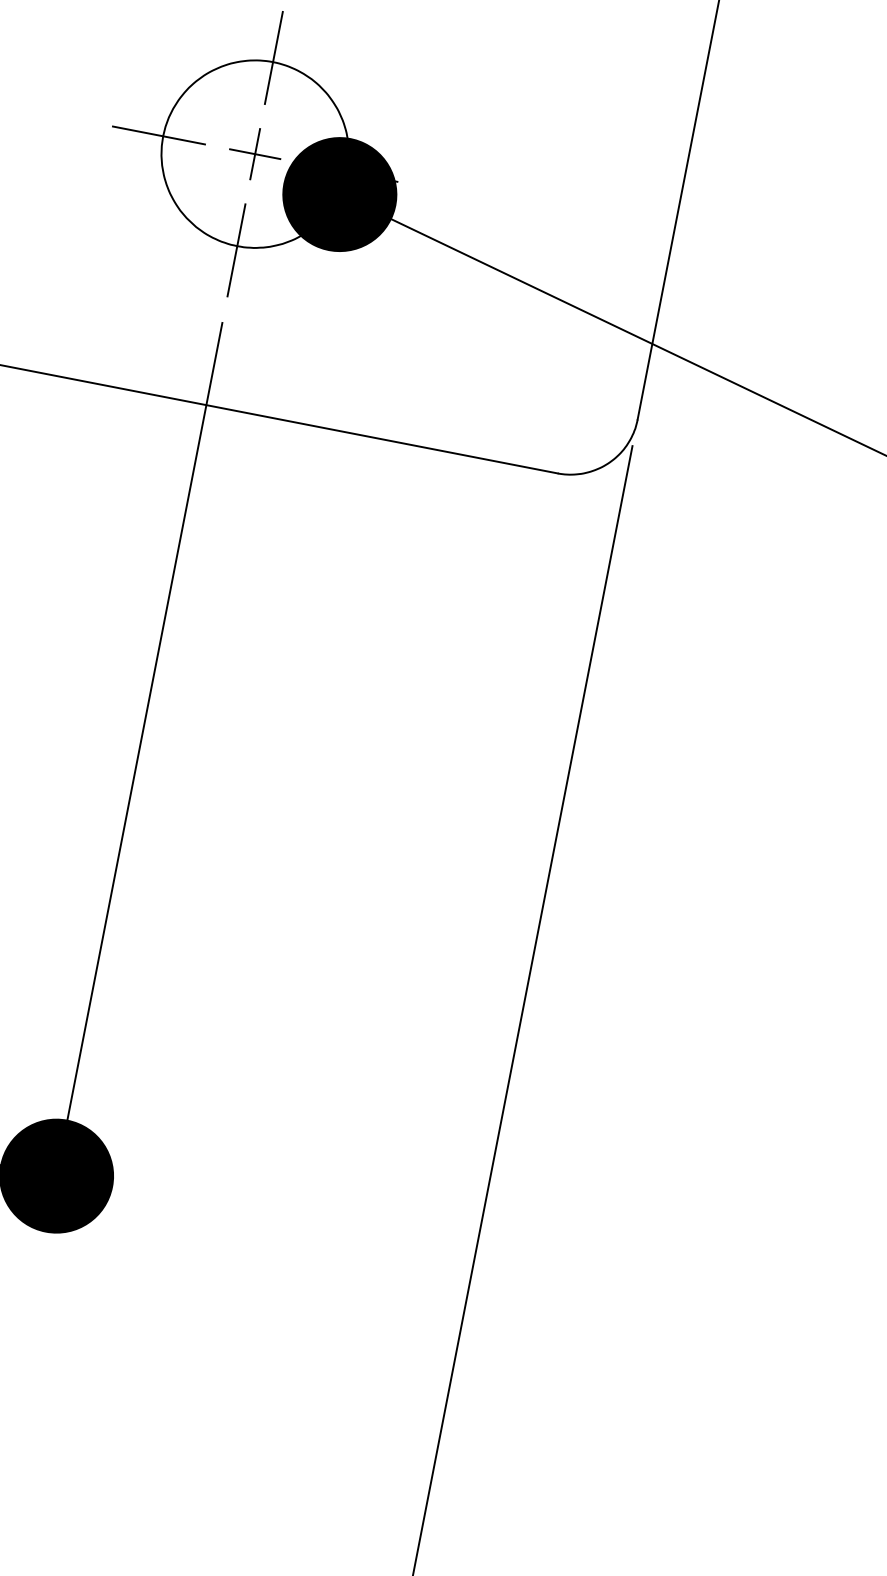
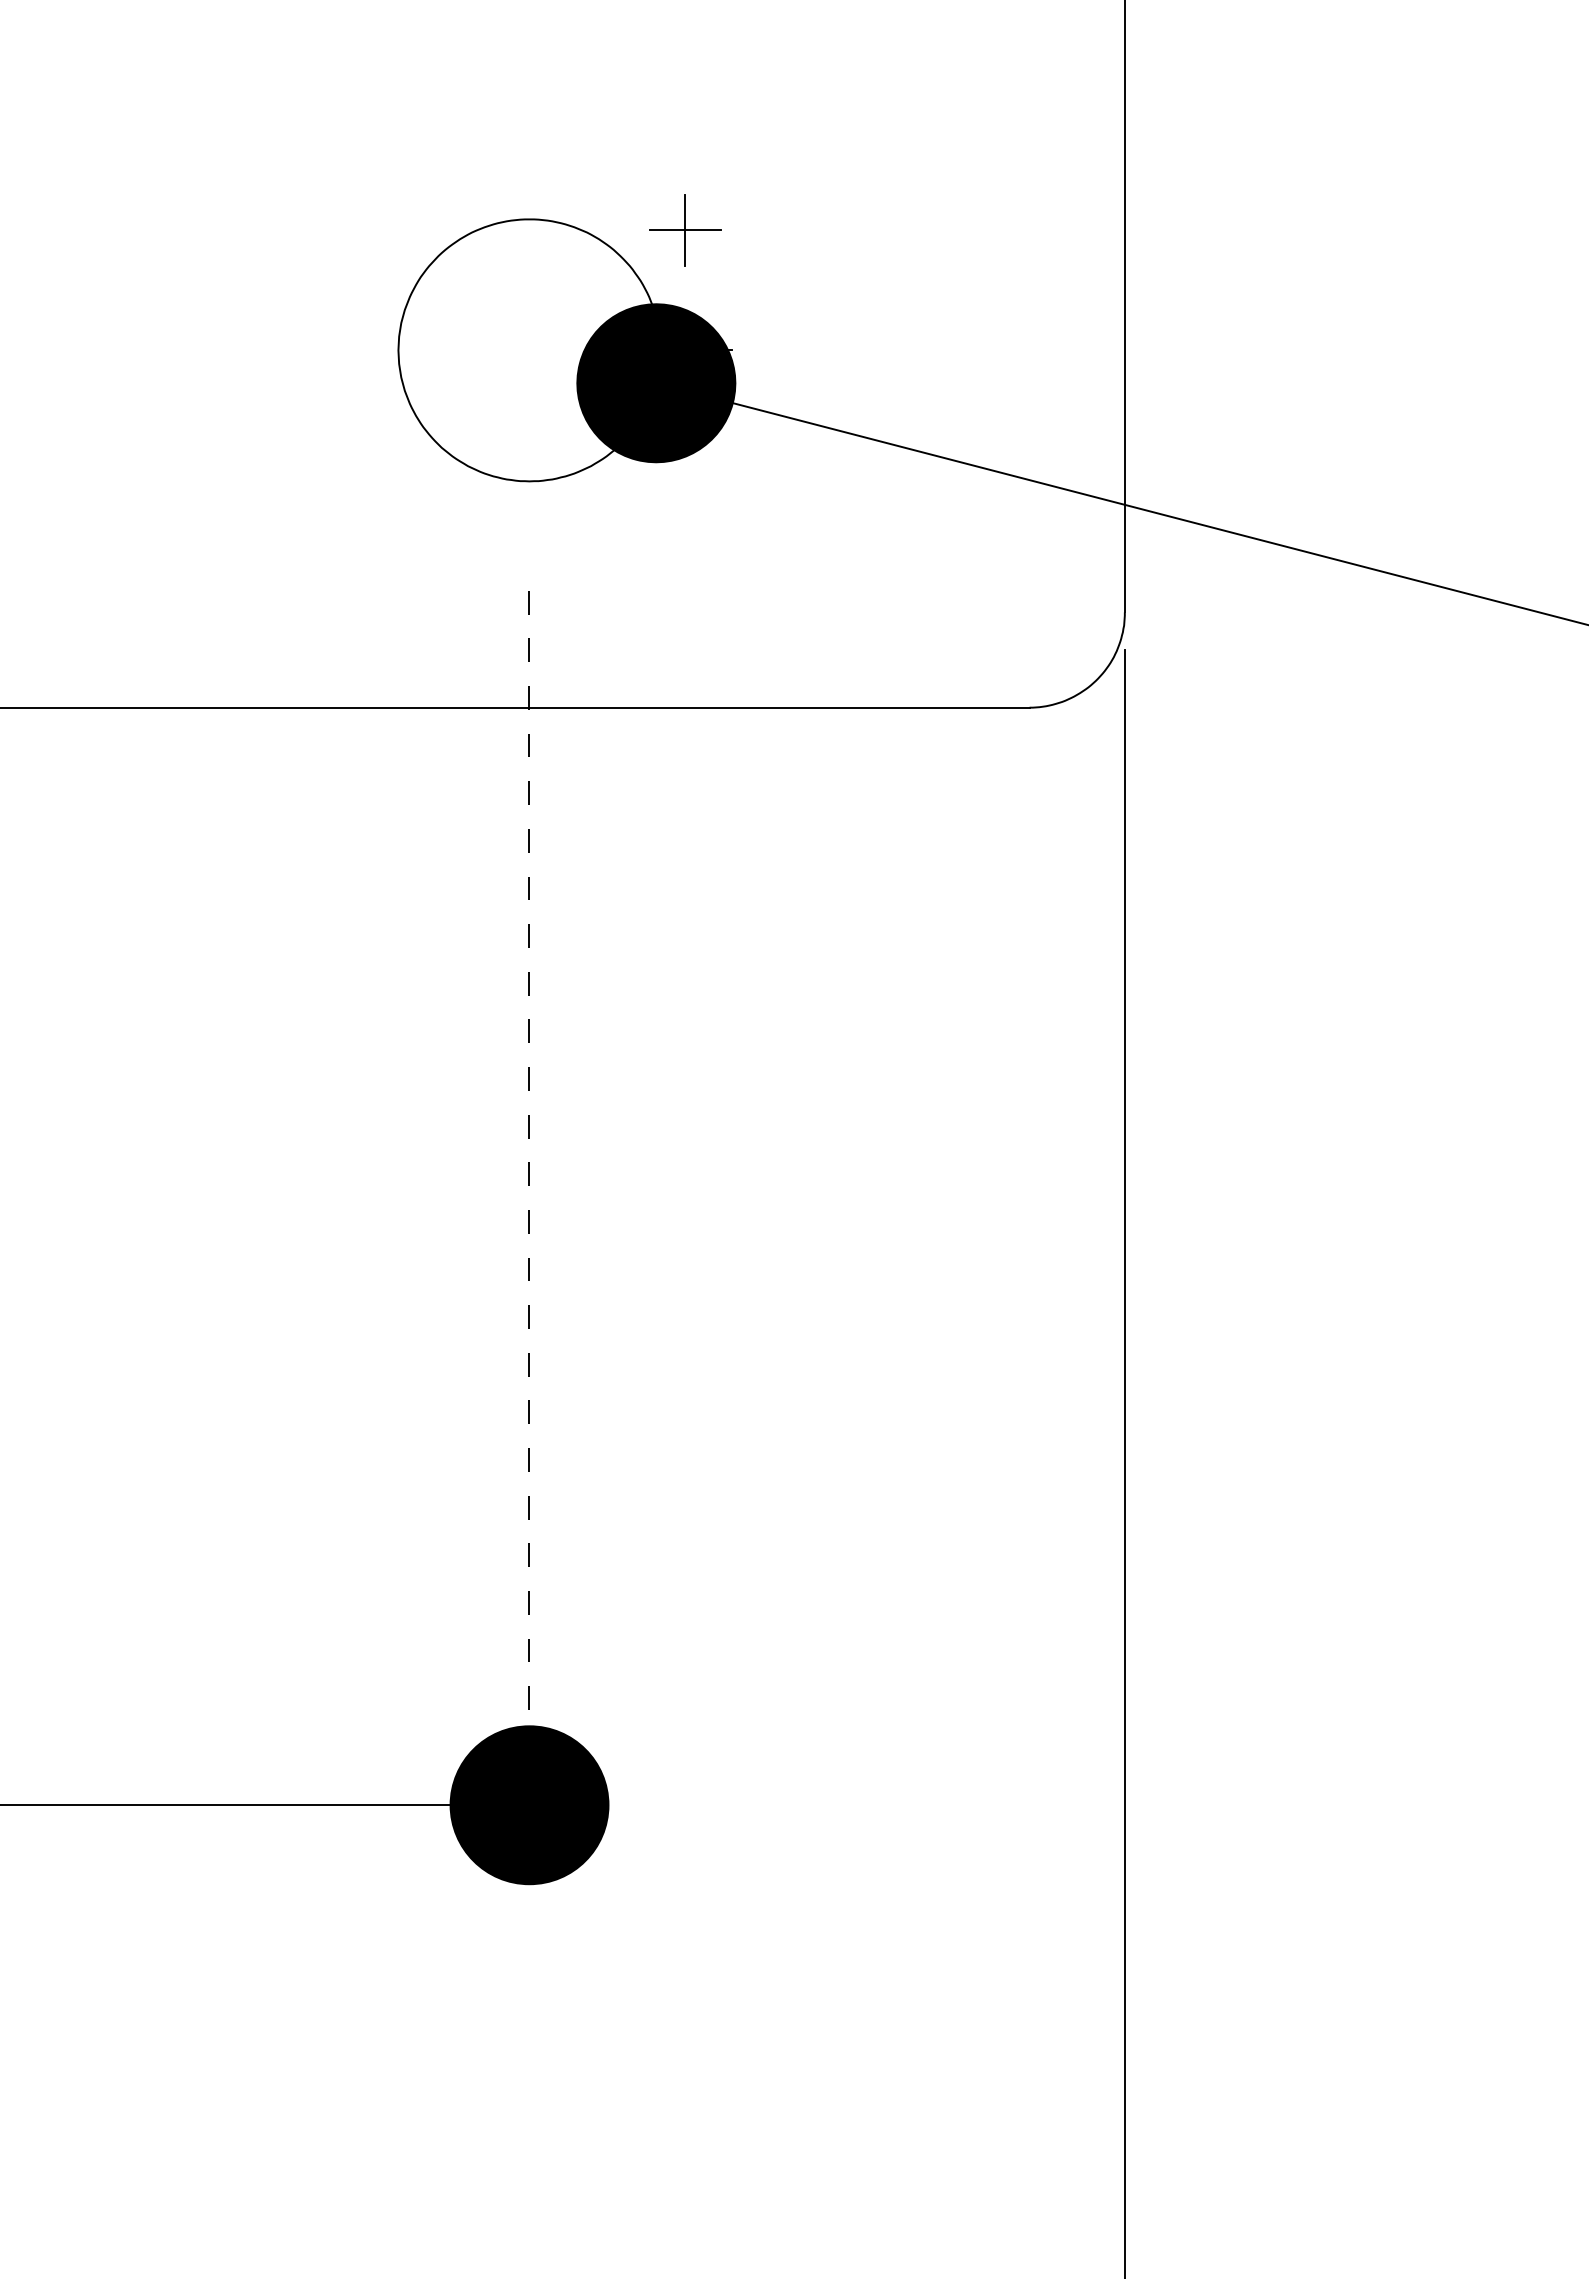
line: (274, 57) -> (529, 212), removed
line: (158, 135) -> (391, 350), removed
part: (255, 154) -> (685, 230), moved
line: (236, 249) -> (529, 486), removed
line: (139, 749) -> (529, 1198), solid -> dashed

